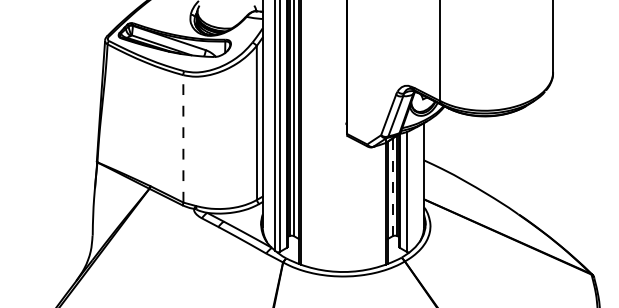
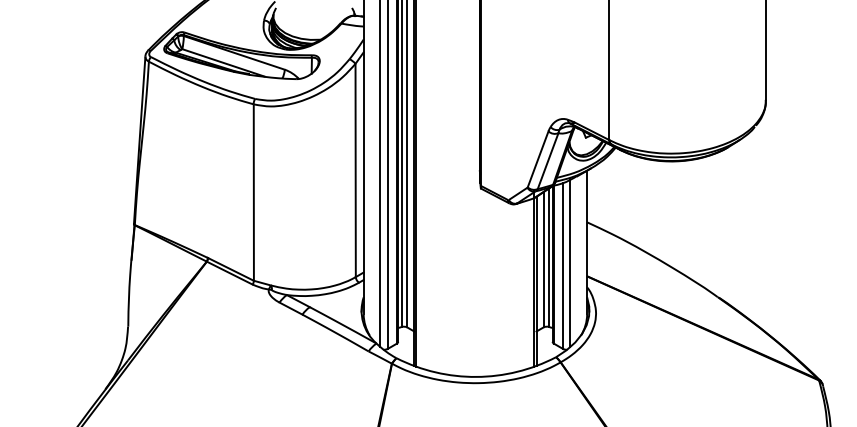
line: (183, 137) -> (253, 190), dashed -> solid
line: (392, 187) -> (543, 259), dashed -> solid
line: (411, 189) -> (569, 262), added

